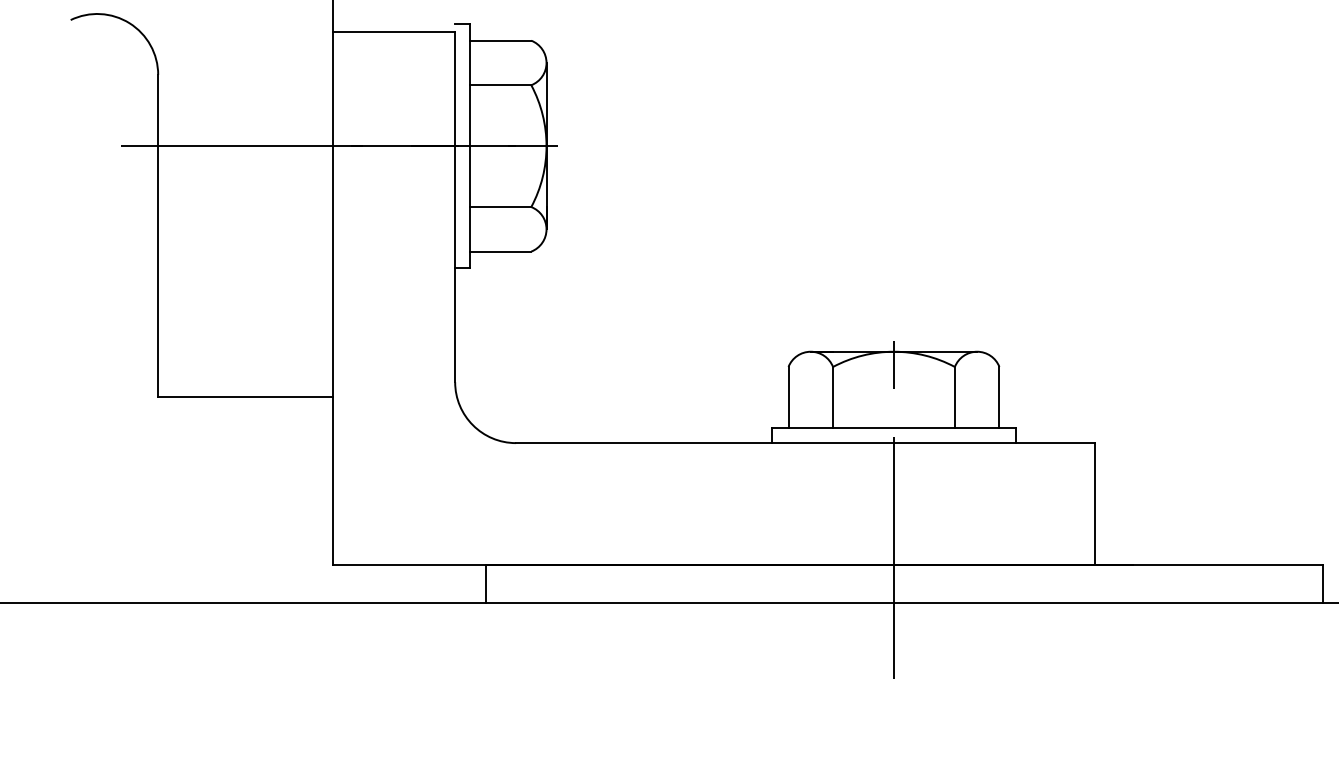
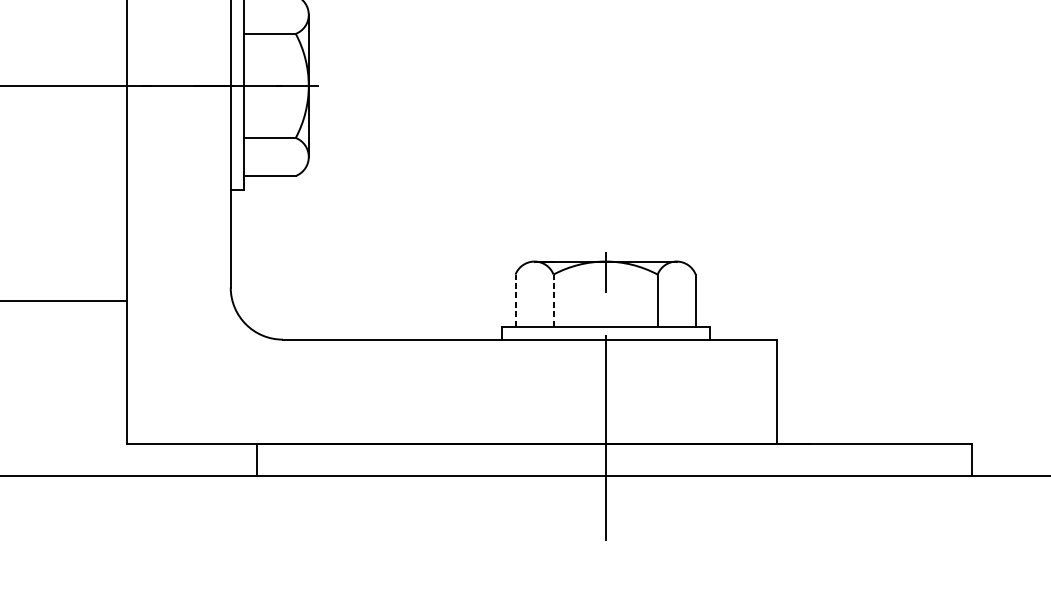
line: (788, 396) -> (515, 299), solid -> dashed
line: (833, 396) -> (553, 299), solid -> dashed

